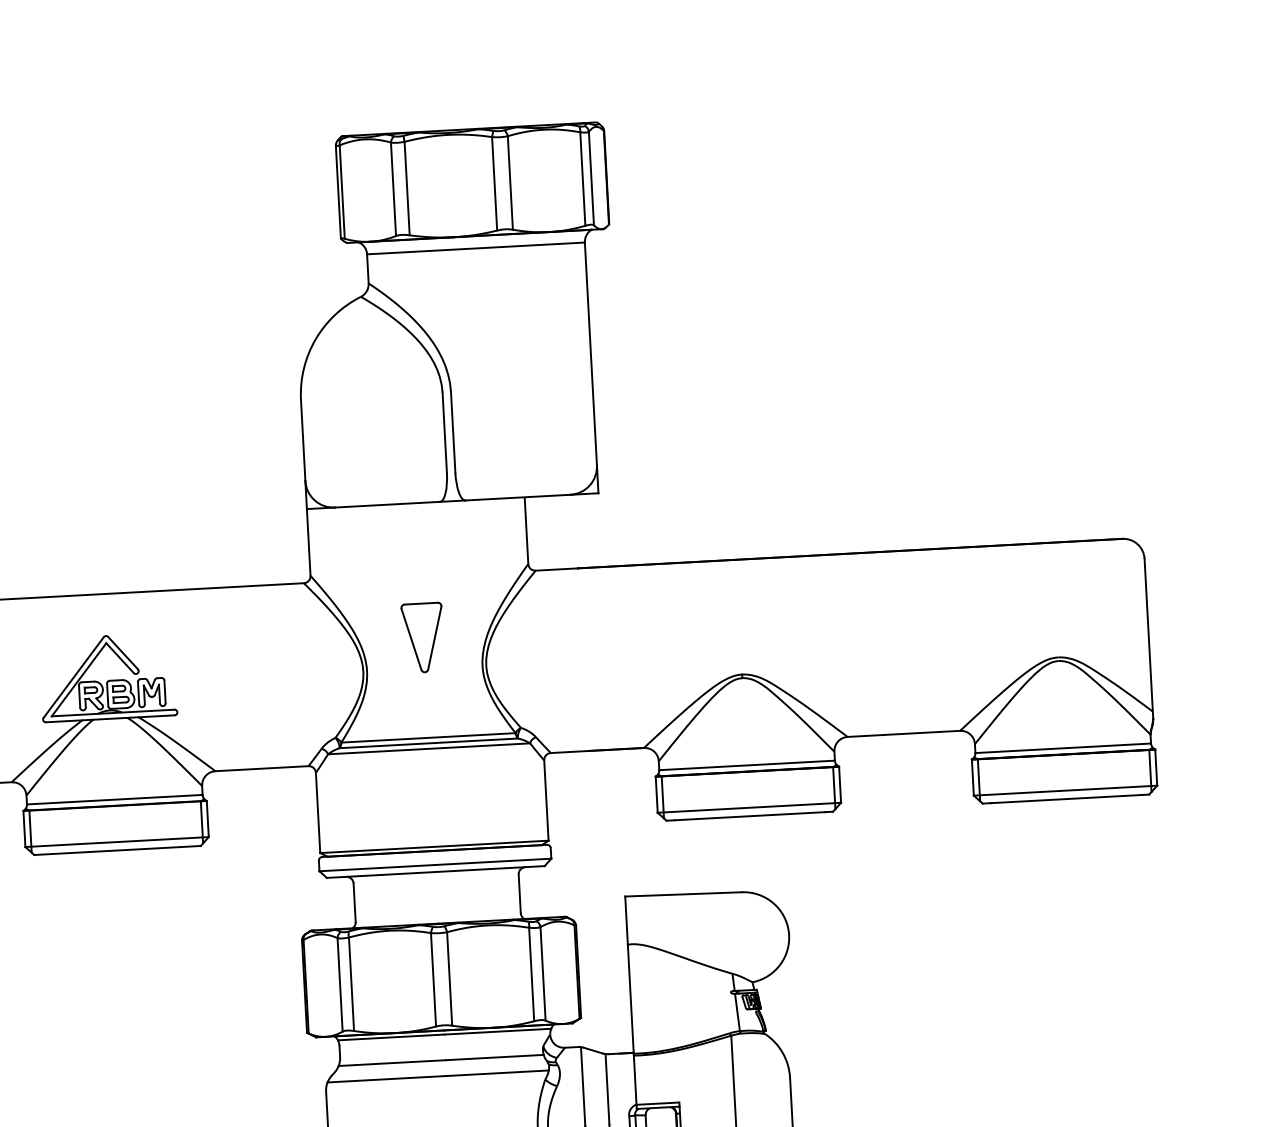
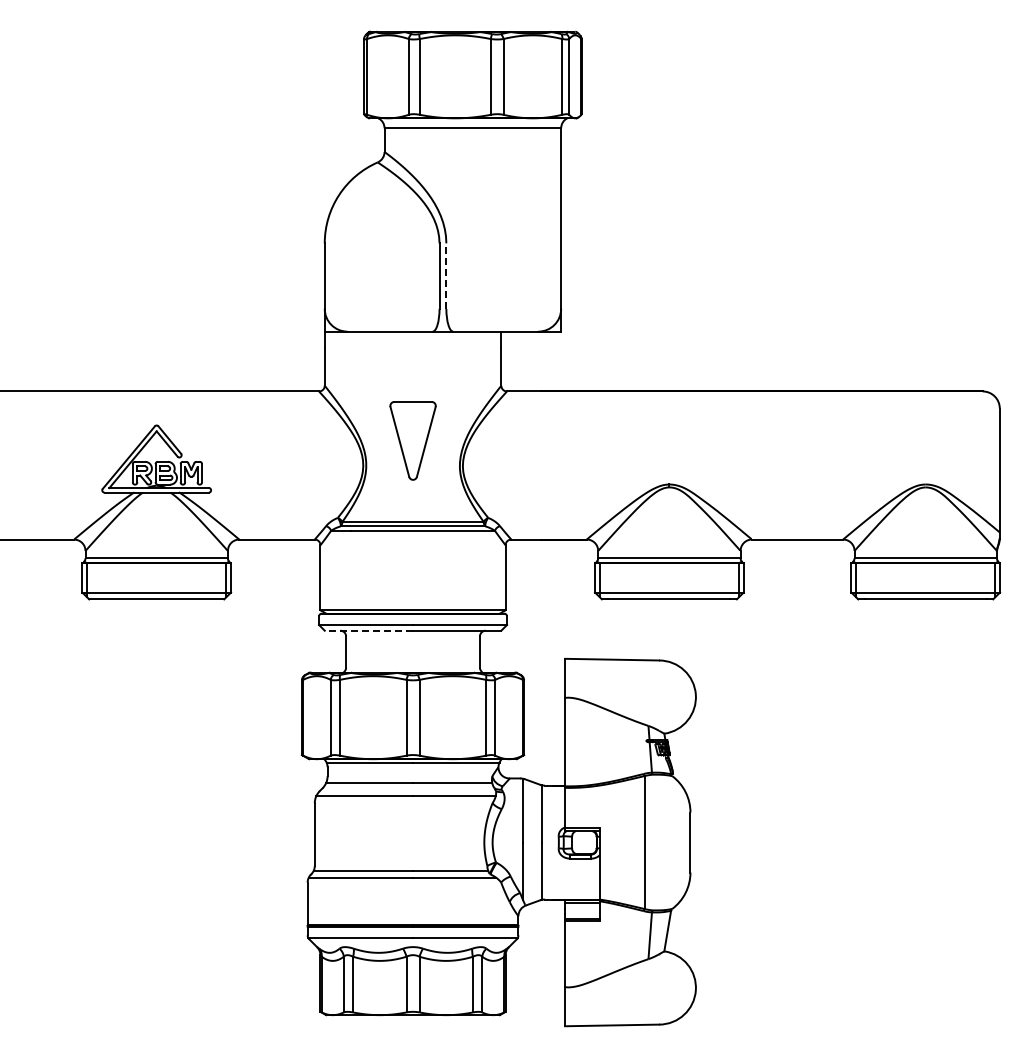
line: (453, 432) -> (446, 276), solid -> dashed
part: (422, 637) -> (412, 440), size x1.4
line: (380, 874) -> (368, 630), solid -> dashed

